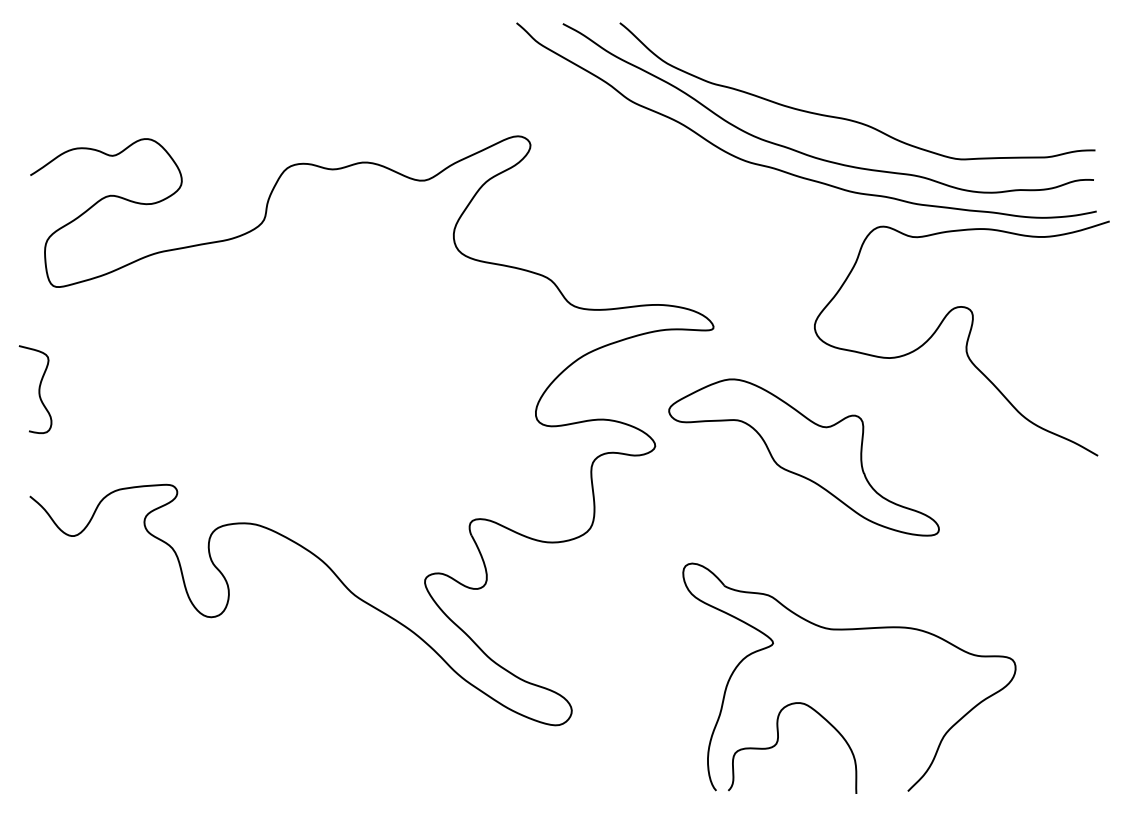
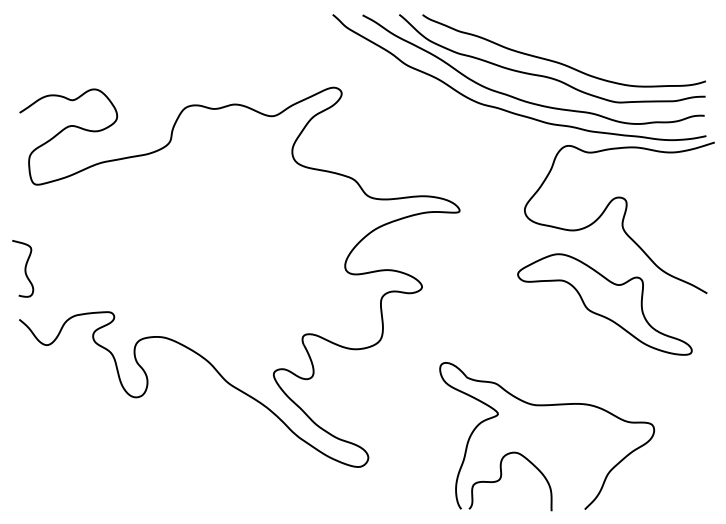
curve: (870, 97) -> (560, 62), added
curve: (37, 389) -> (24, 268), moved
part: (803, 457) -> (604, 304), moved

